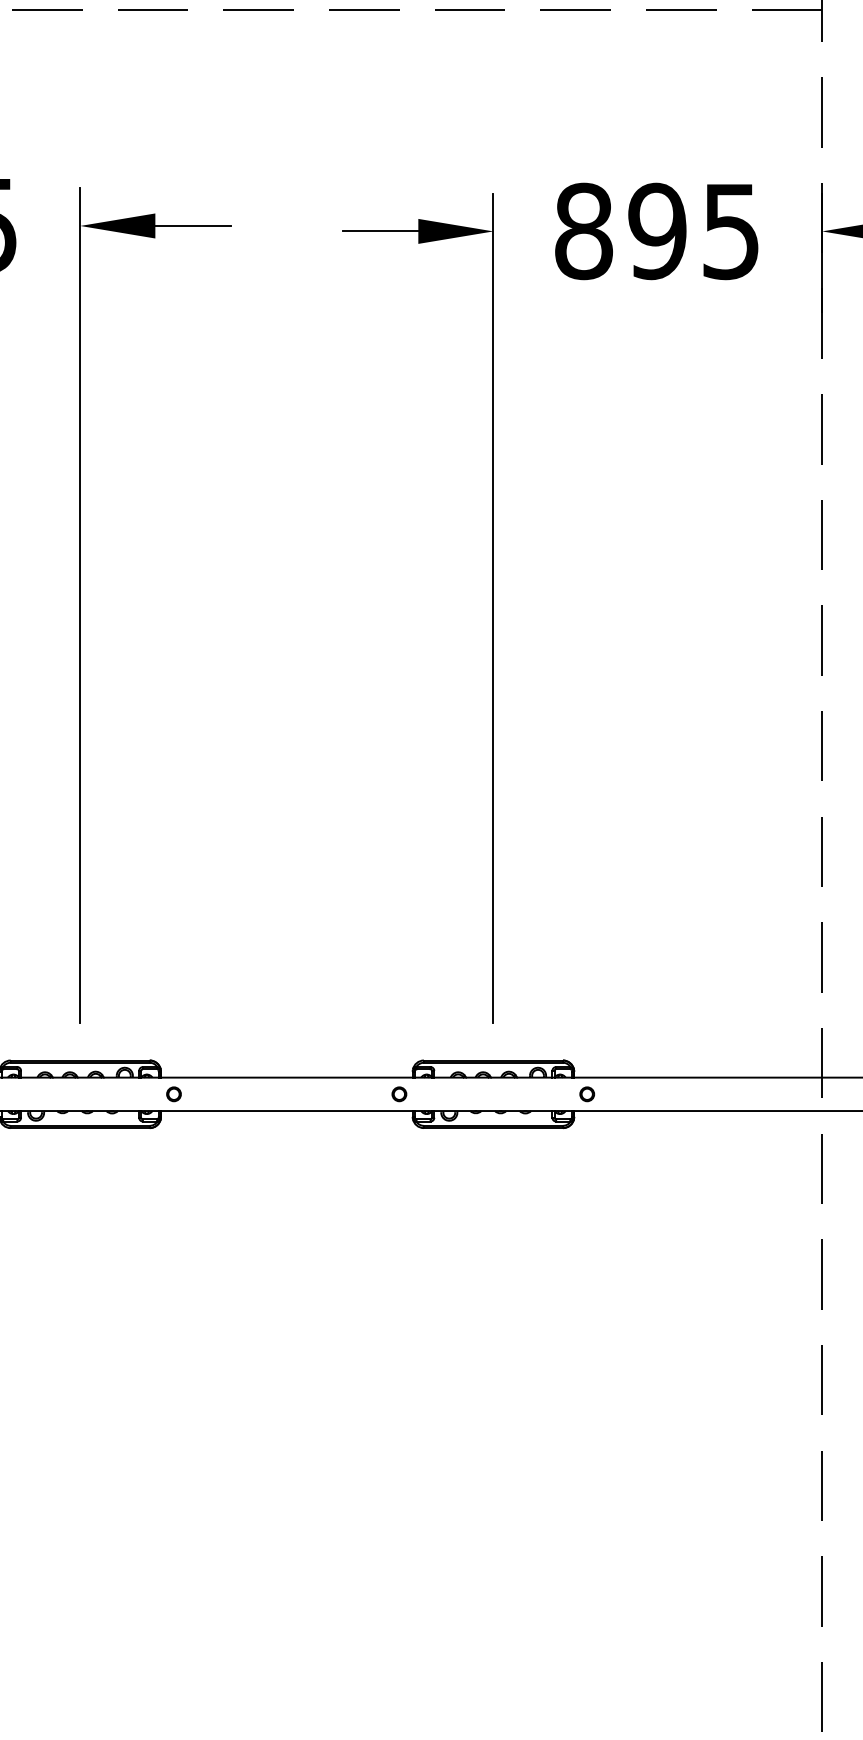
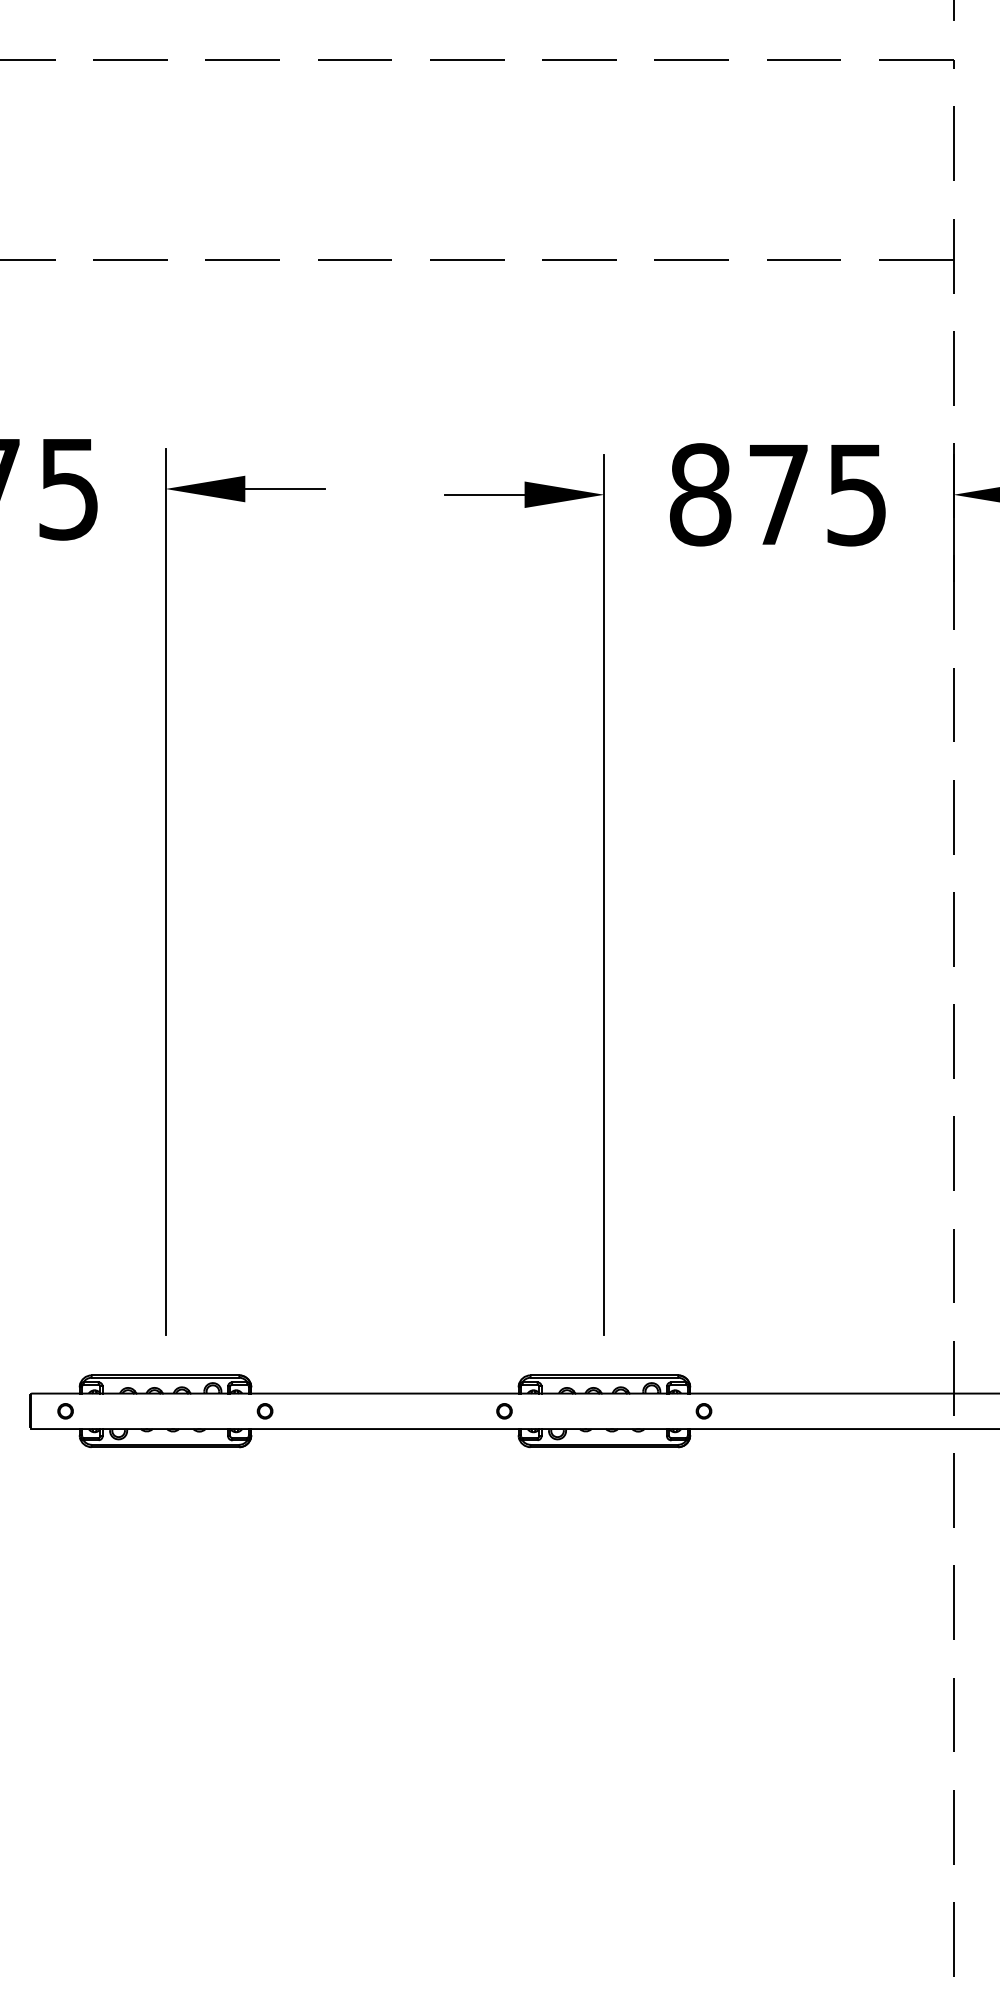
text: (657, 231) -> (778, 494), 895 -> 875

